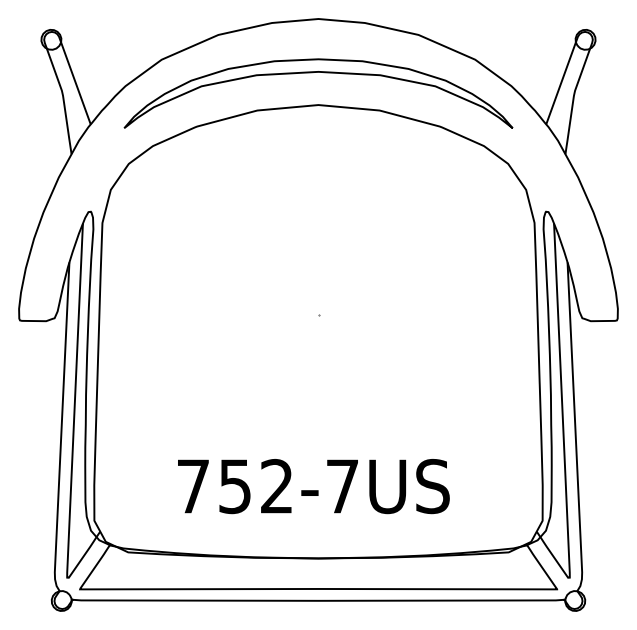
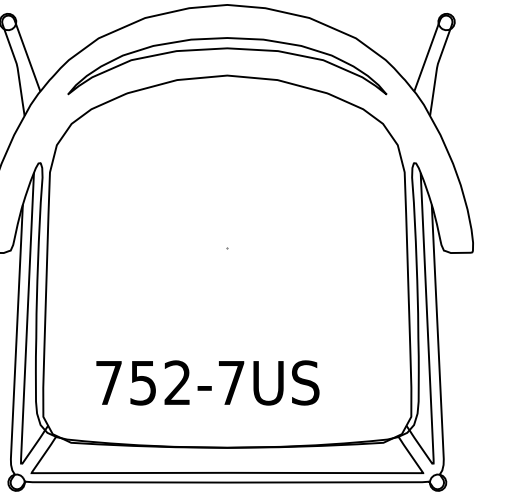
text: (313, 486) -> (207, 382), moved

